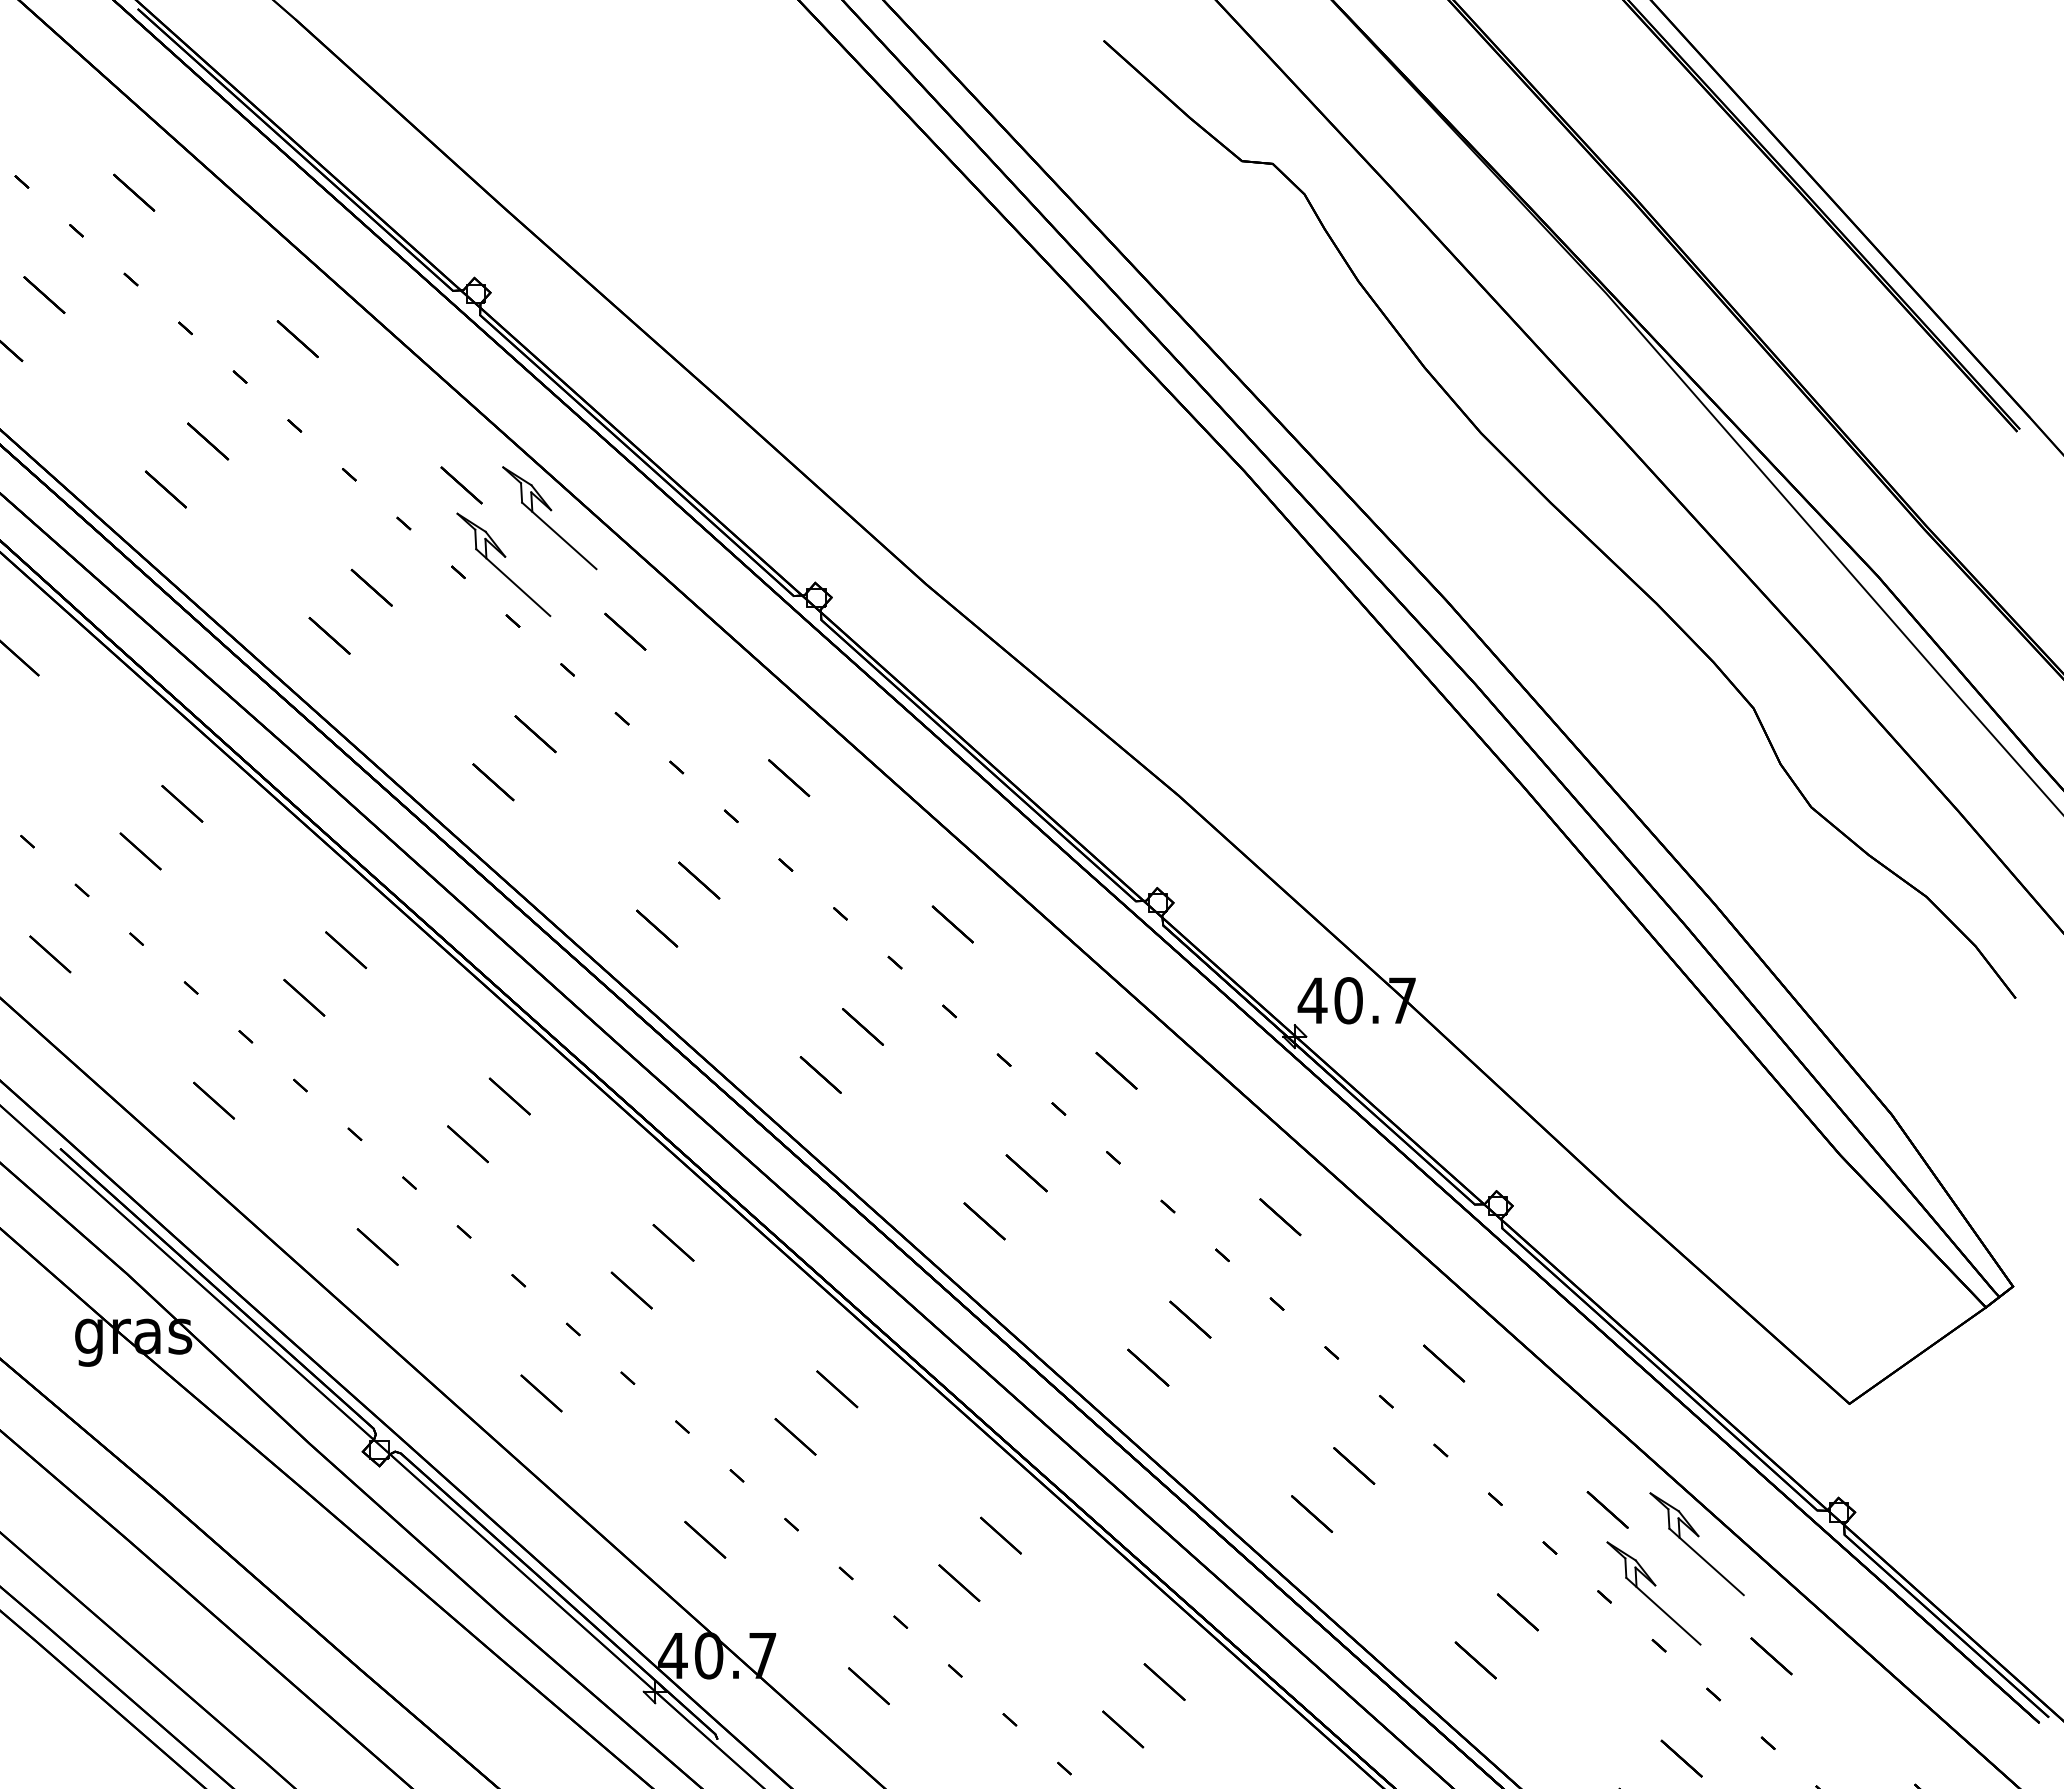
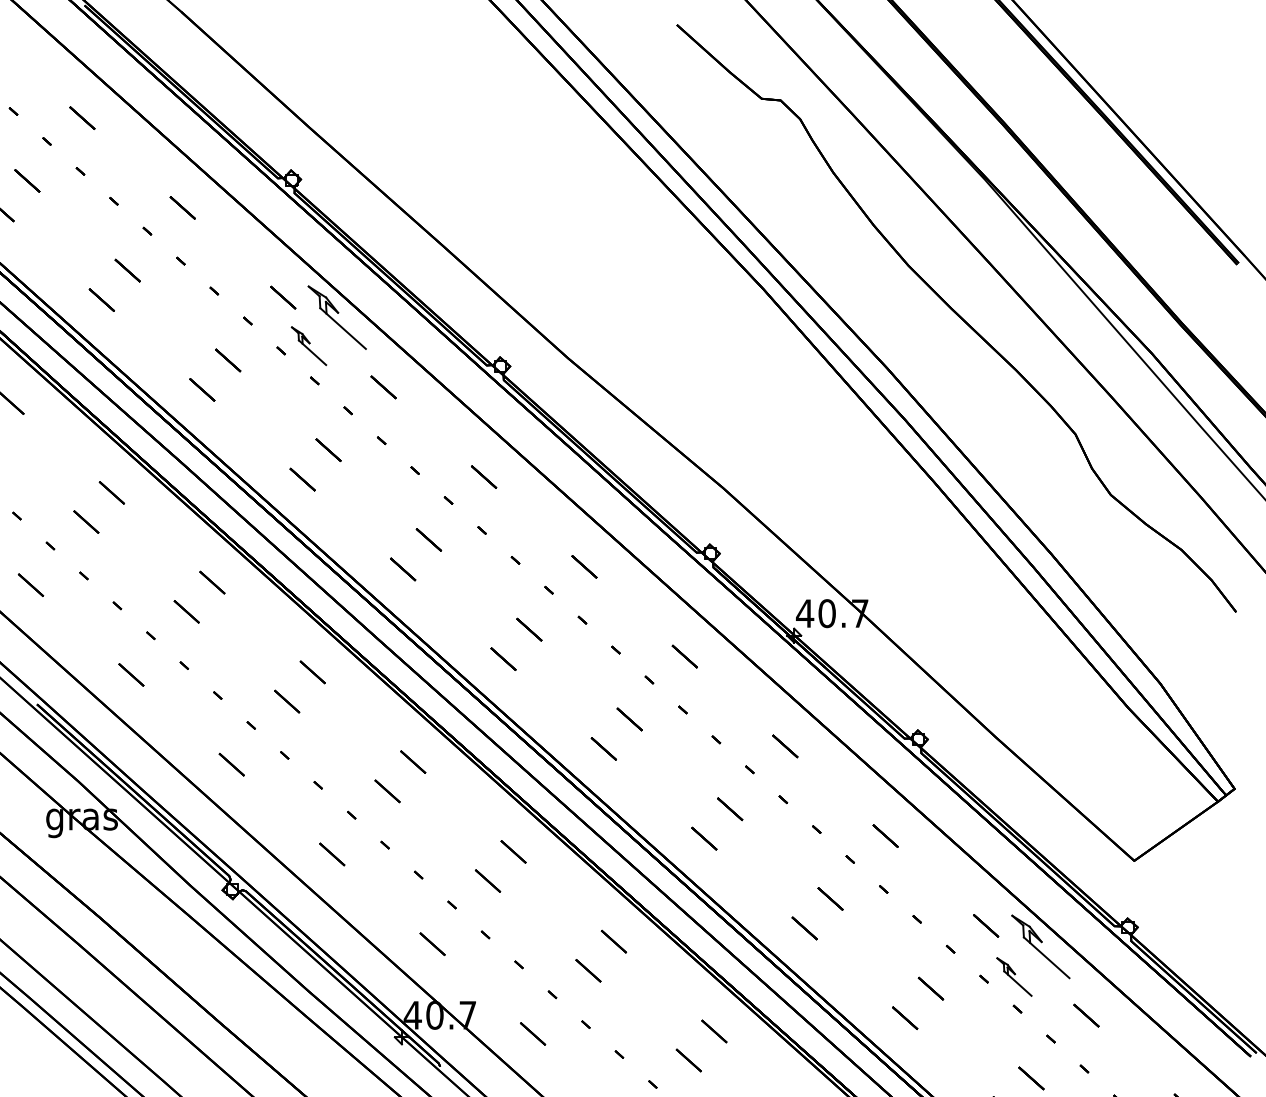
part: (502, 563) -> (308, 345), size x0.6
part: (1654, 1592) -> (1014, 976), size x0.6

